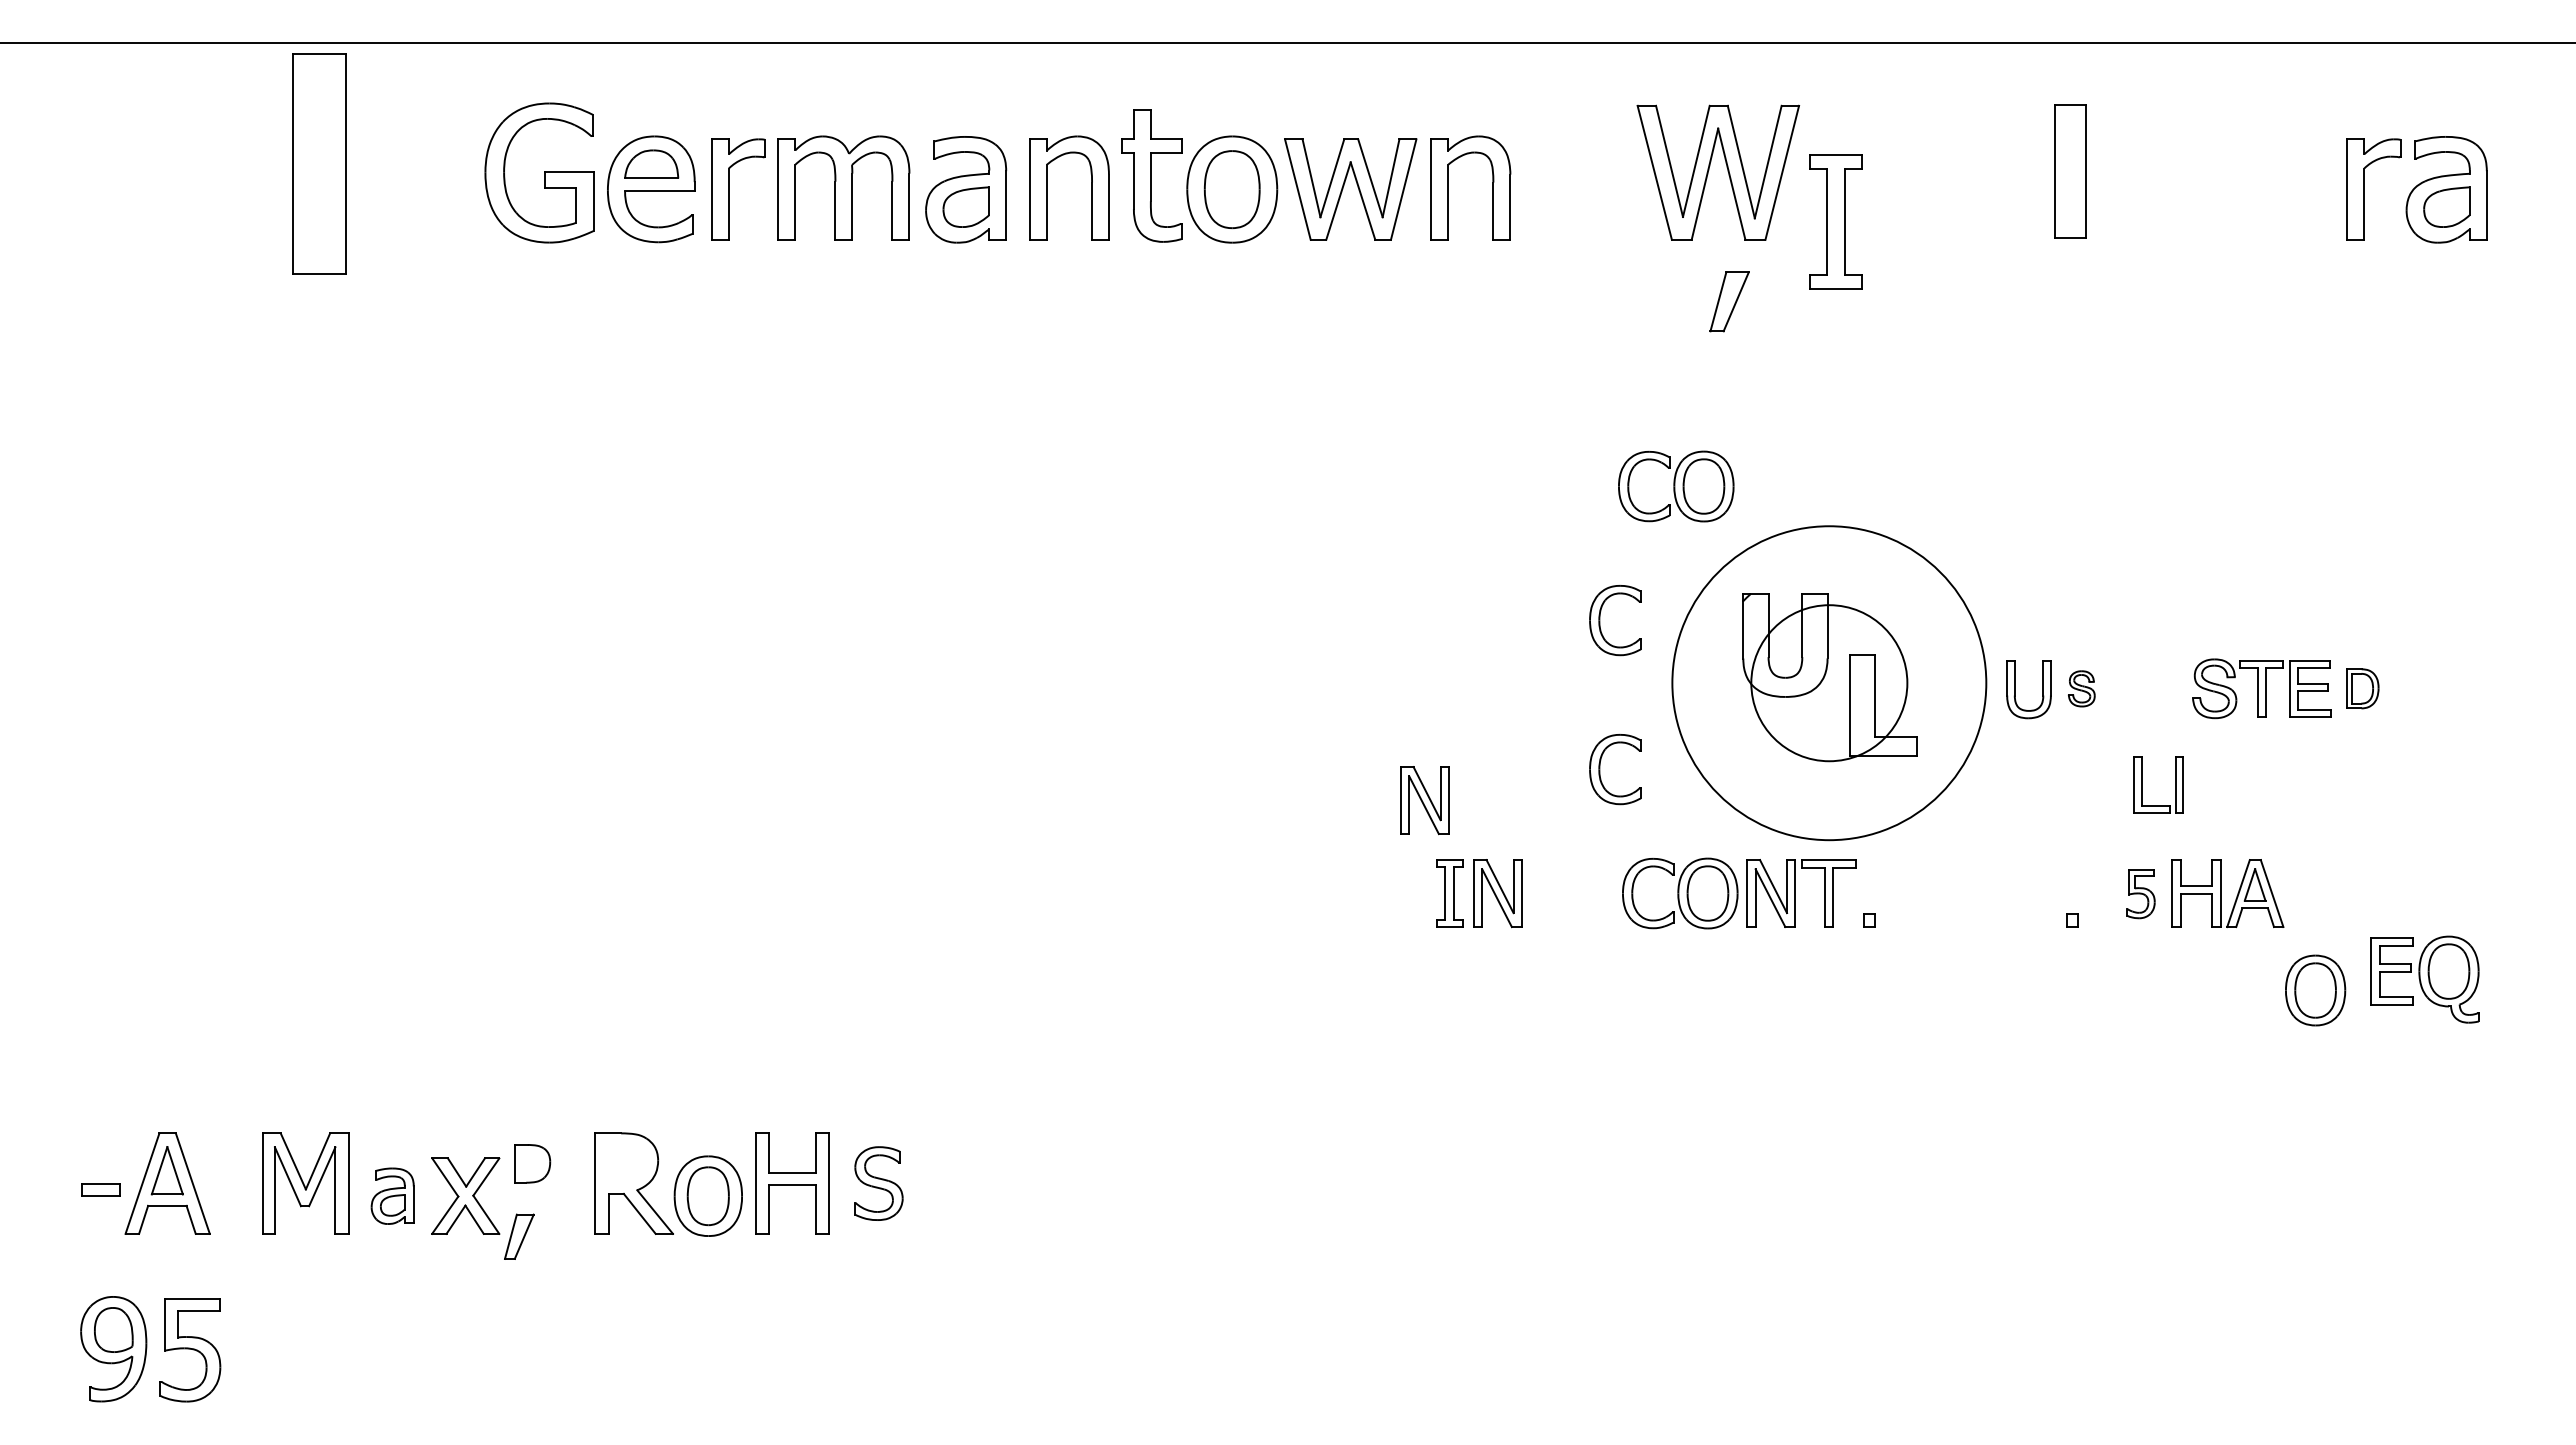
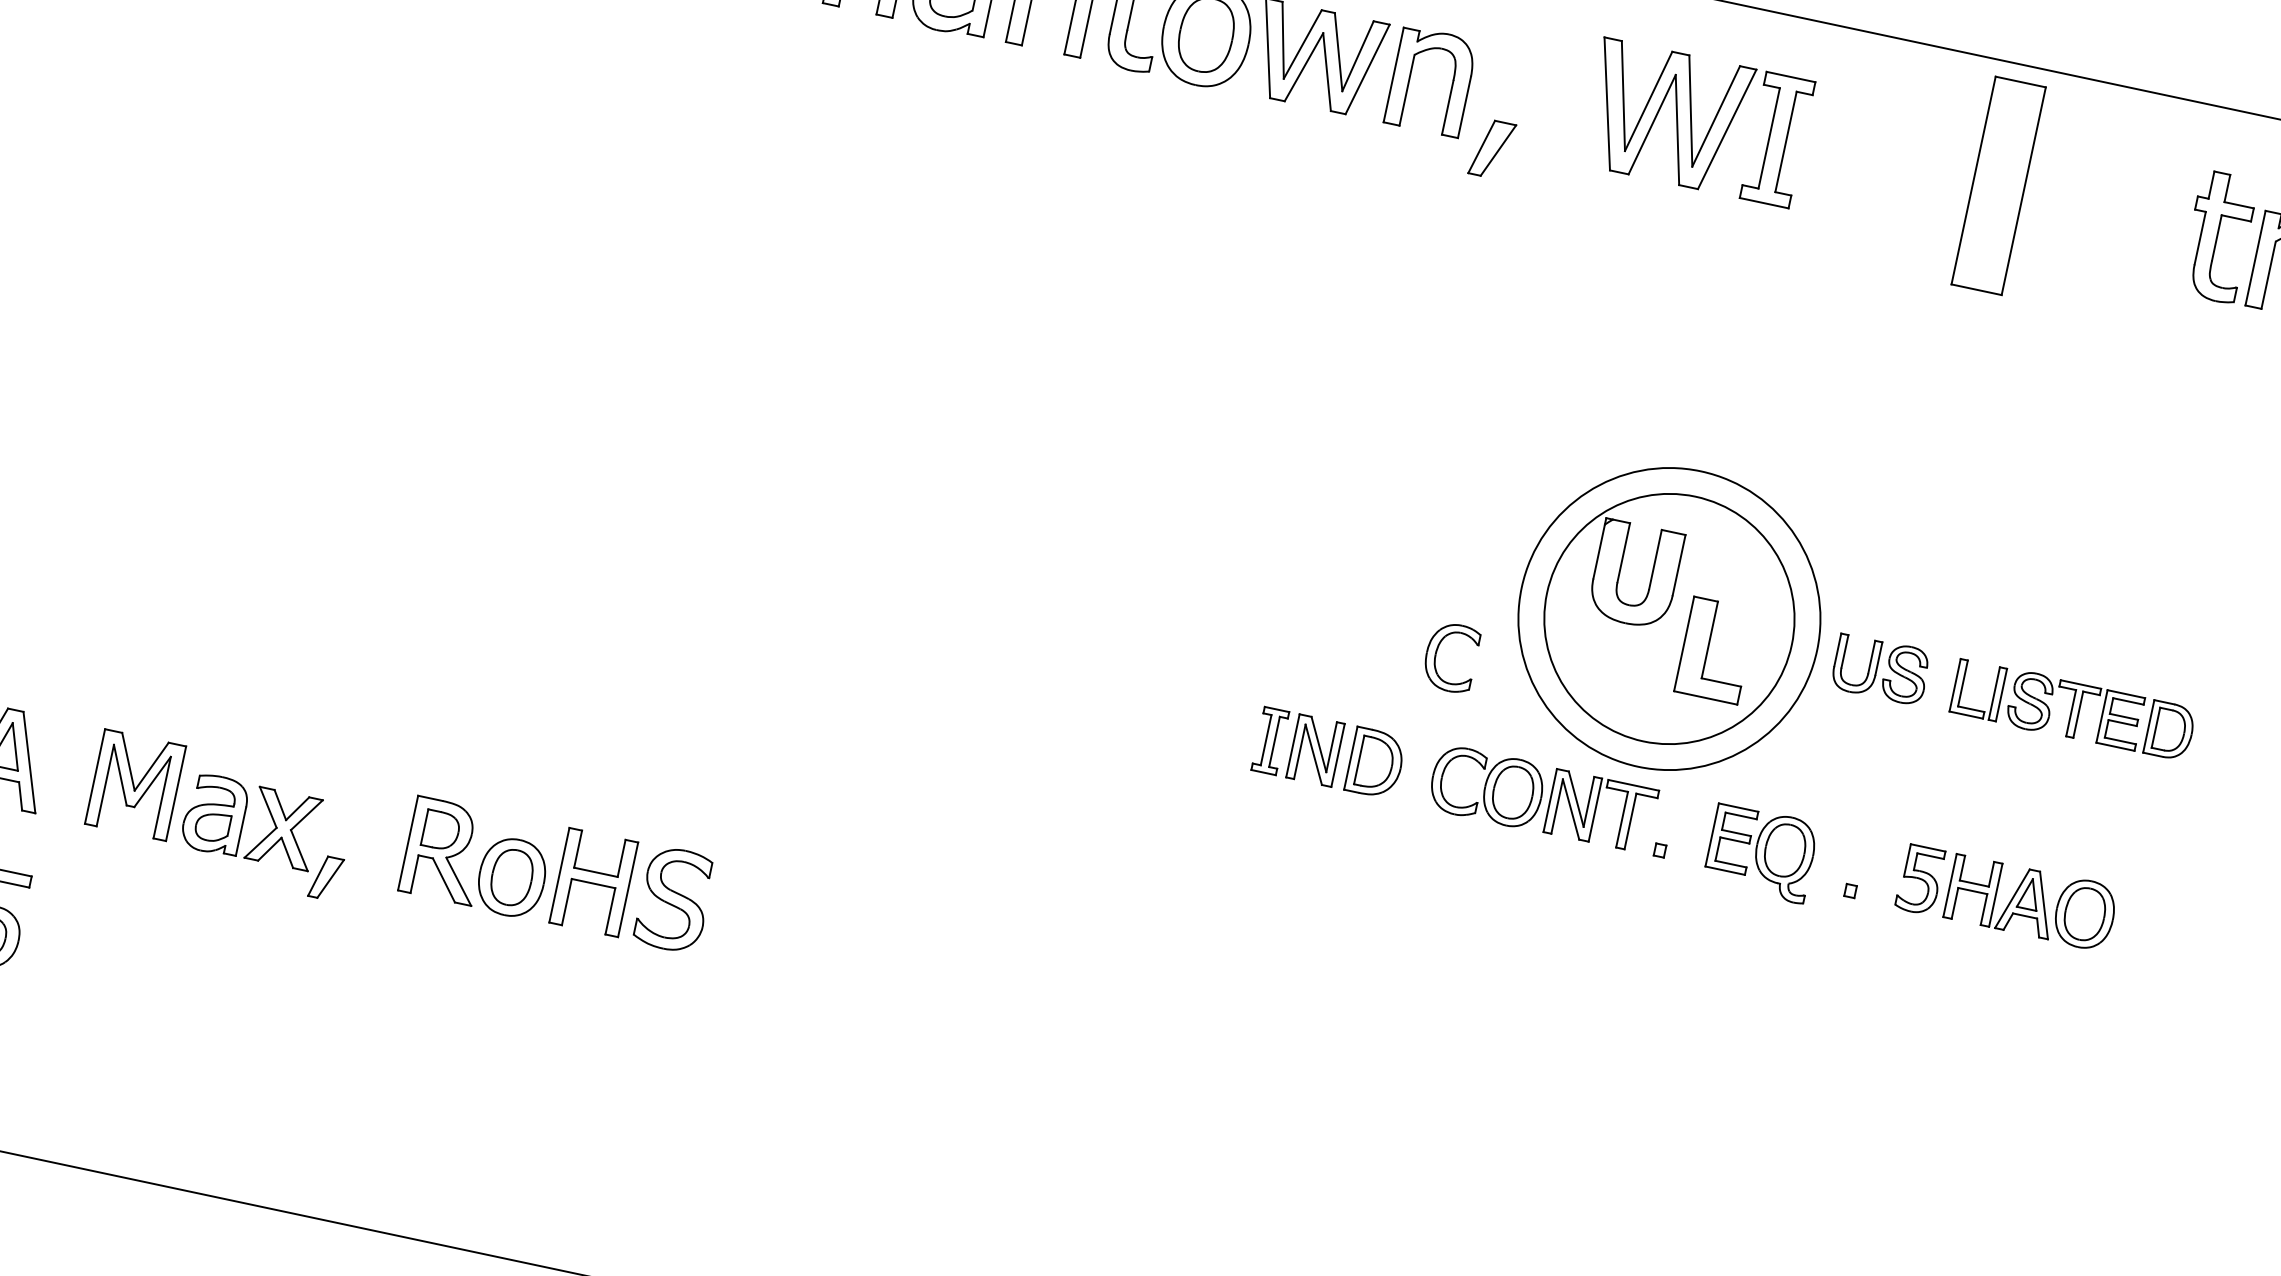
part: (2070, 171) -> (1998, 185), size x1.67
part: (2304, 175) -> (2218, 236), added
part: (1835, 221) -> (1777, 139), moved
part: (1729, 301) -> (1492, 148), moved
part: (1676, 486) -> (1564, 403), removed
part: (1600, 620) -> (1466, 514), removed
circle: (1829, 683) -> (1669, 619), size x1.67
part: (2081, 688) -> (1905, 674), size x1.67
part: (2362, 688) -> (2170, 730), size x1.43
part: (2142, 784) -> (1963, 686), moved
part: (1424, 800) -> (1265, 648), removed
part: (1561, 893) -> (1375, 763), added
part: (2140, 894) -> (1919, 880), size x1.43
part: (2424, 979) -> (1760, 853), moved
part: (2315, 990) -> (2084, 914), moved
part: (532, 1163) -> (441, 830), moved
part: (878, 1183) -> (674, 899), size x1.43
part: (392, 1195) -> (214, 813), size x1.43

